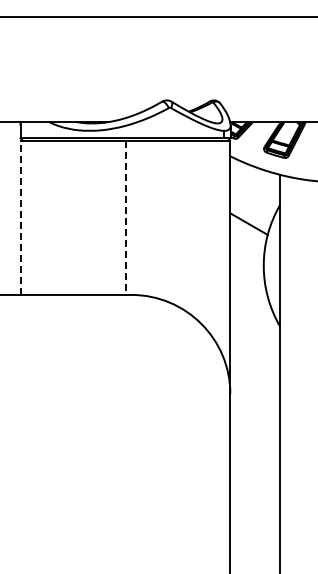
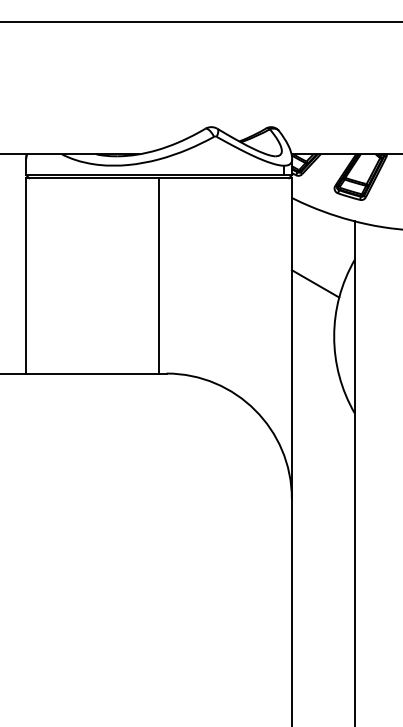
line: (20, 217) -> (26, 275), dashed -> solid
line: (125, 218) -> (159, 276), dashed -> solid

